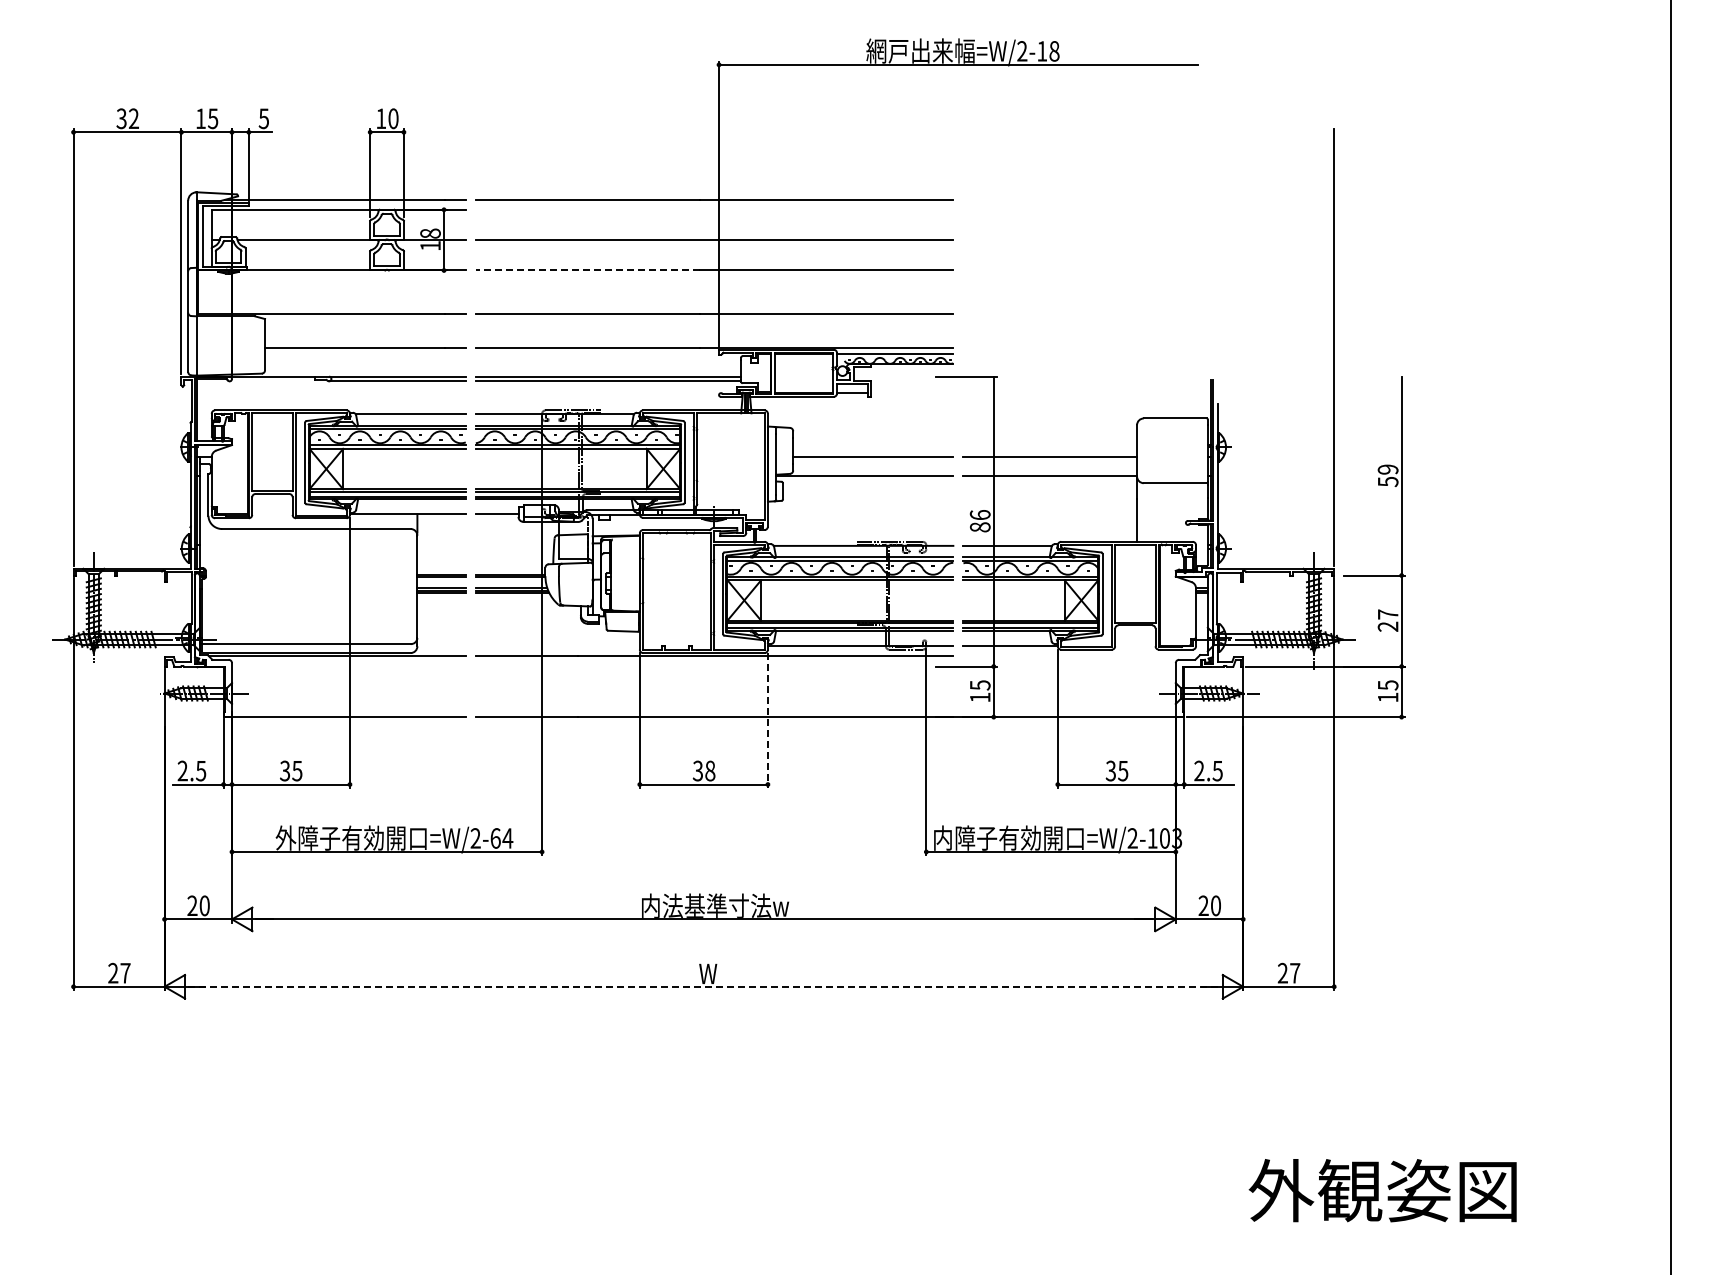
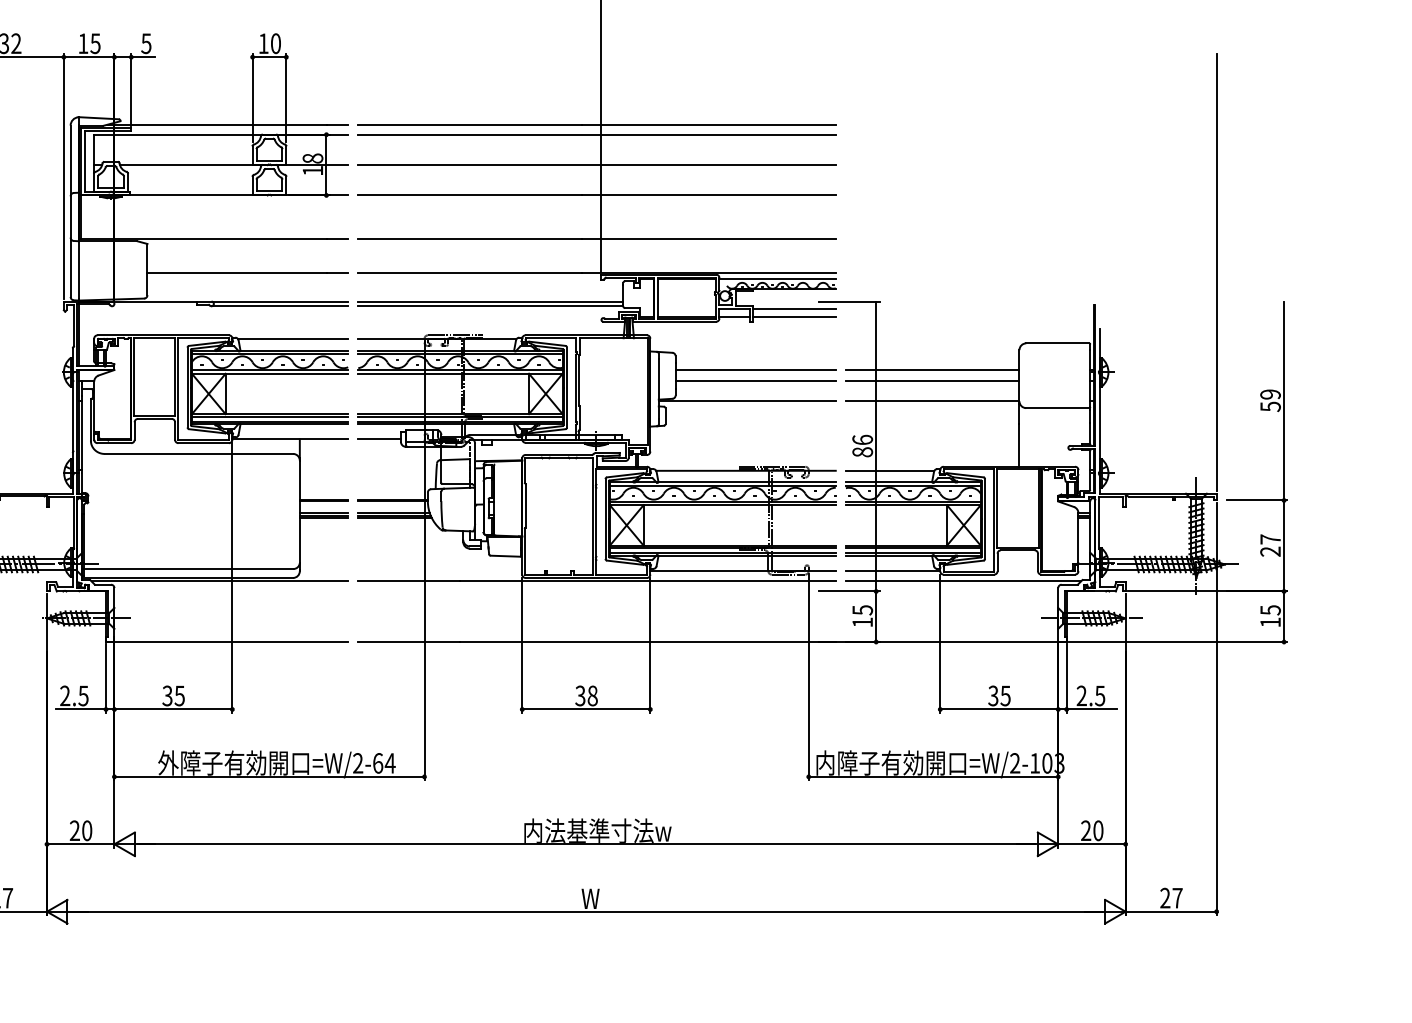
line: (714, 209) -> (596, 134), added
line: (587, 270) -> (469, 195), dashed -> solid
line: (911, 383) -> (793, 308), added
line: (911, 392) -> (793, 317), added
line: (873, 445) -> (755, 370), added
line: (1050, 445) -> (932, 370), added
line: (1080, 656) -> (962, 581), added
line: (767, 721) -> (649, 646), dashed -> solid
line: (703, 986) -> (585, 911), dashed -> solid

